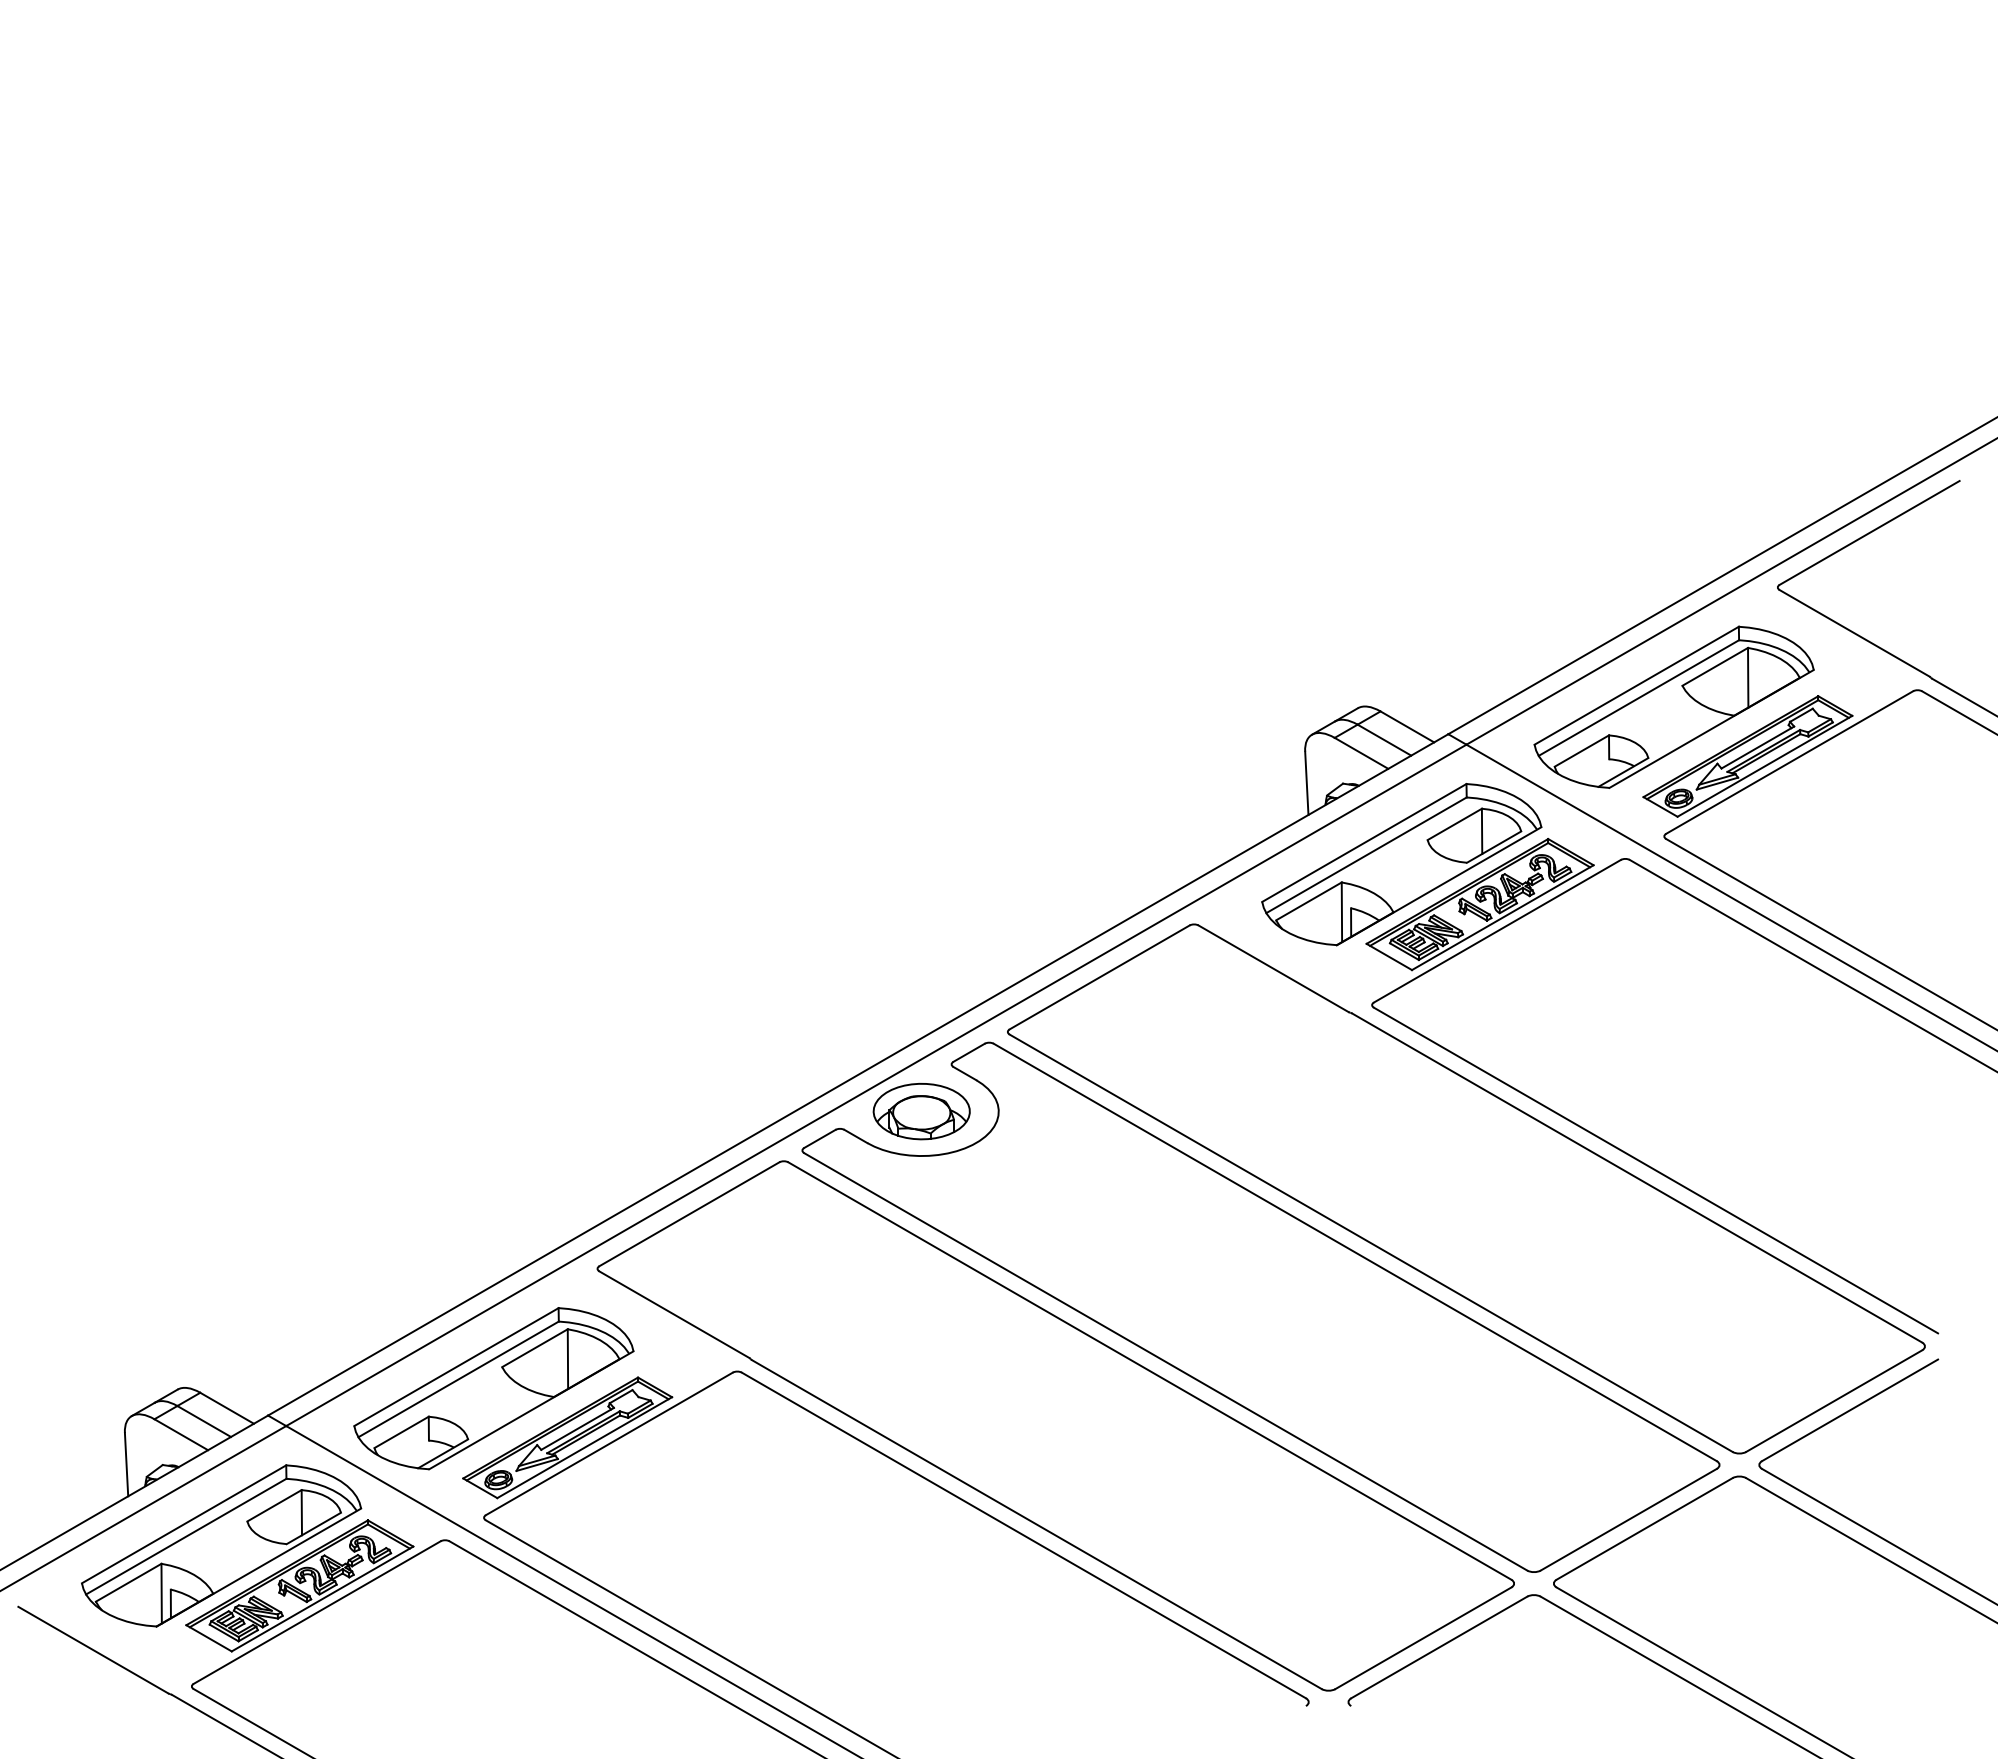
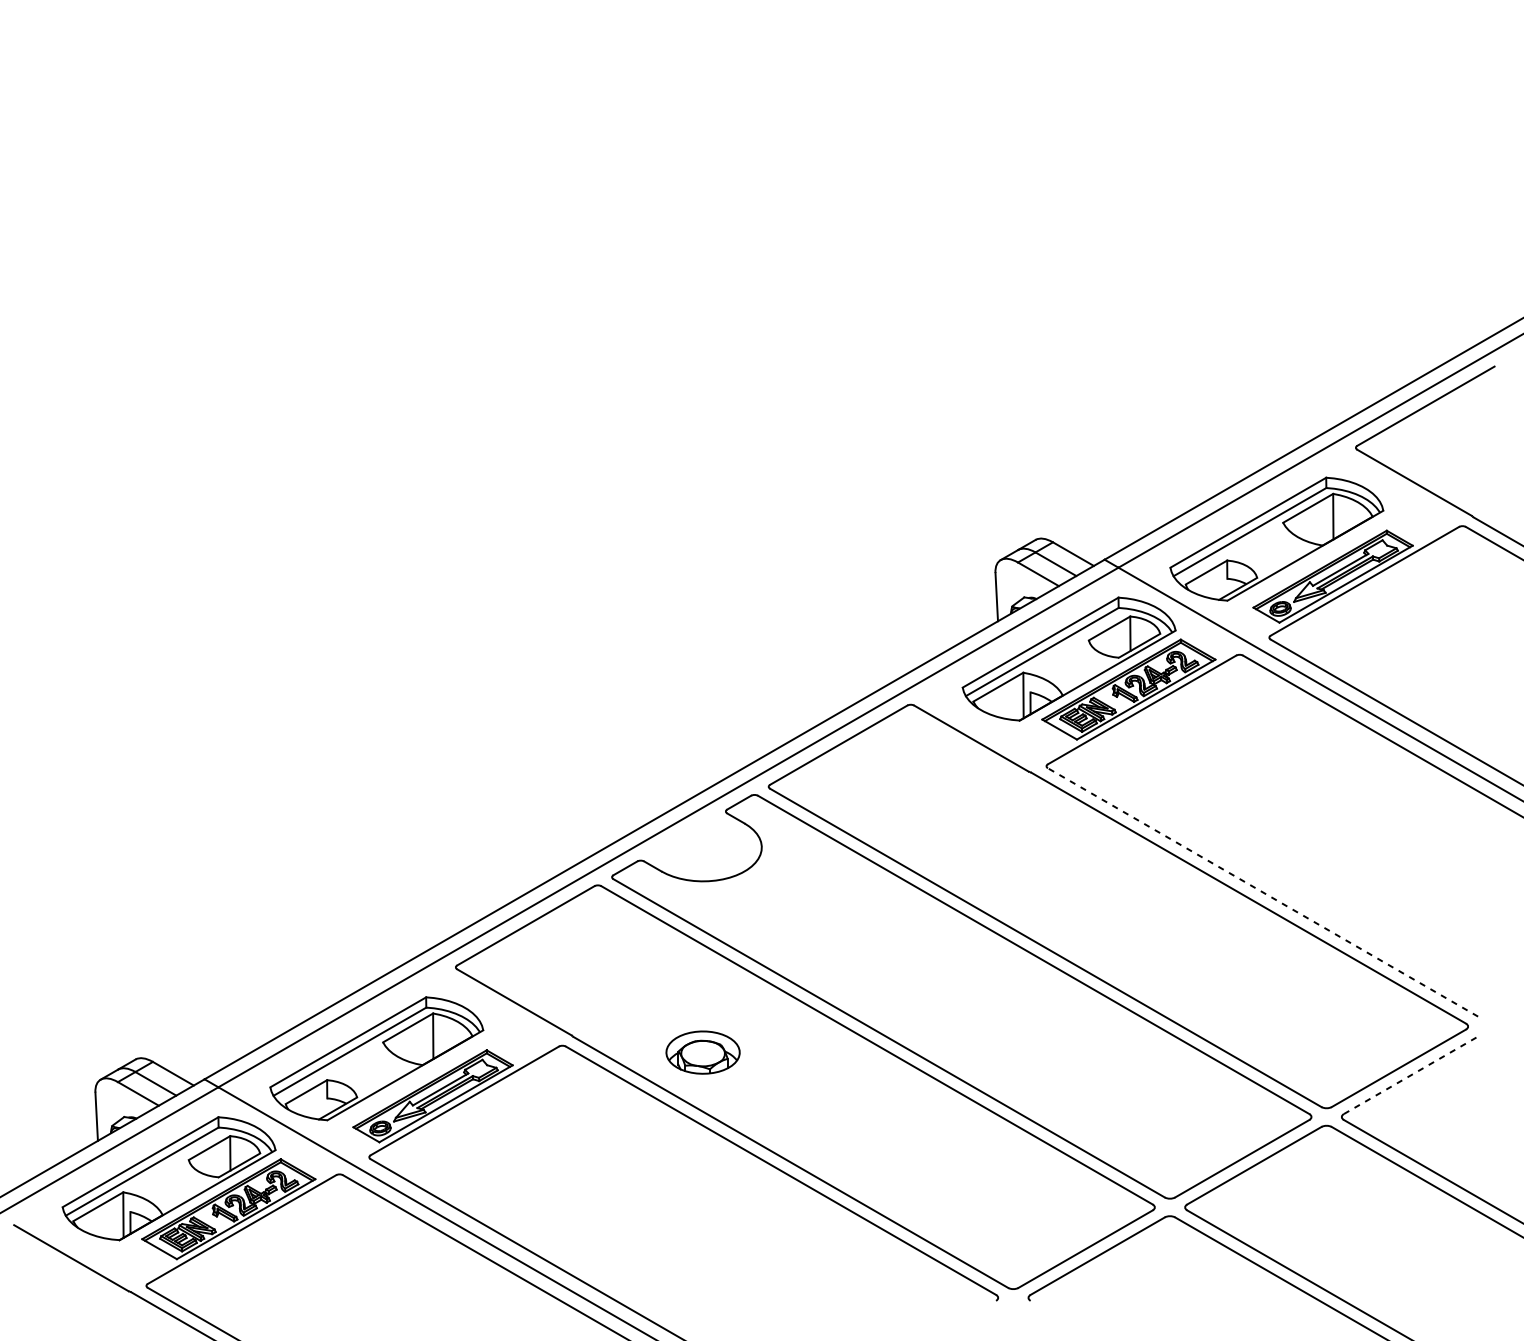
part: (921, 1111) -> (702, 1052), moved
line: (1656, 1170) -> (1263, 892), solid -> dashed
line: (1850, 1410) -> (1411, 1075), solid -> dashed

